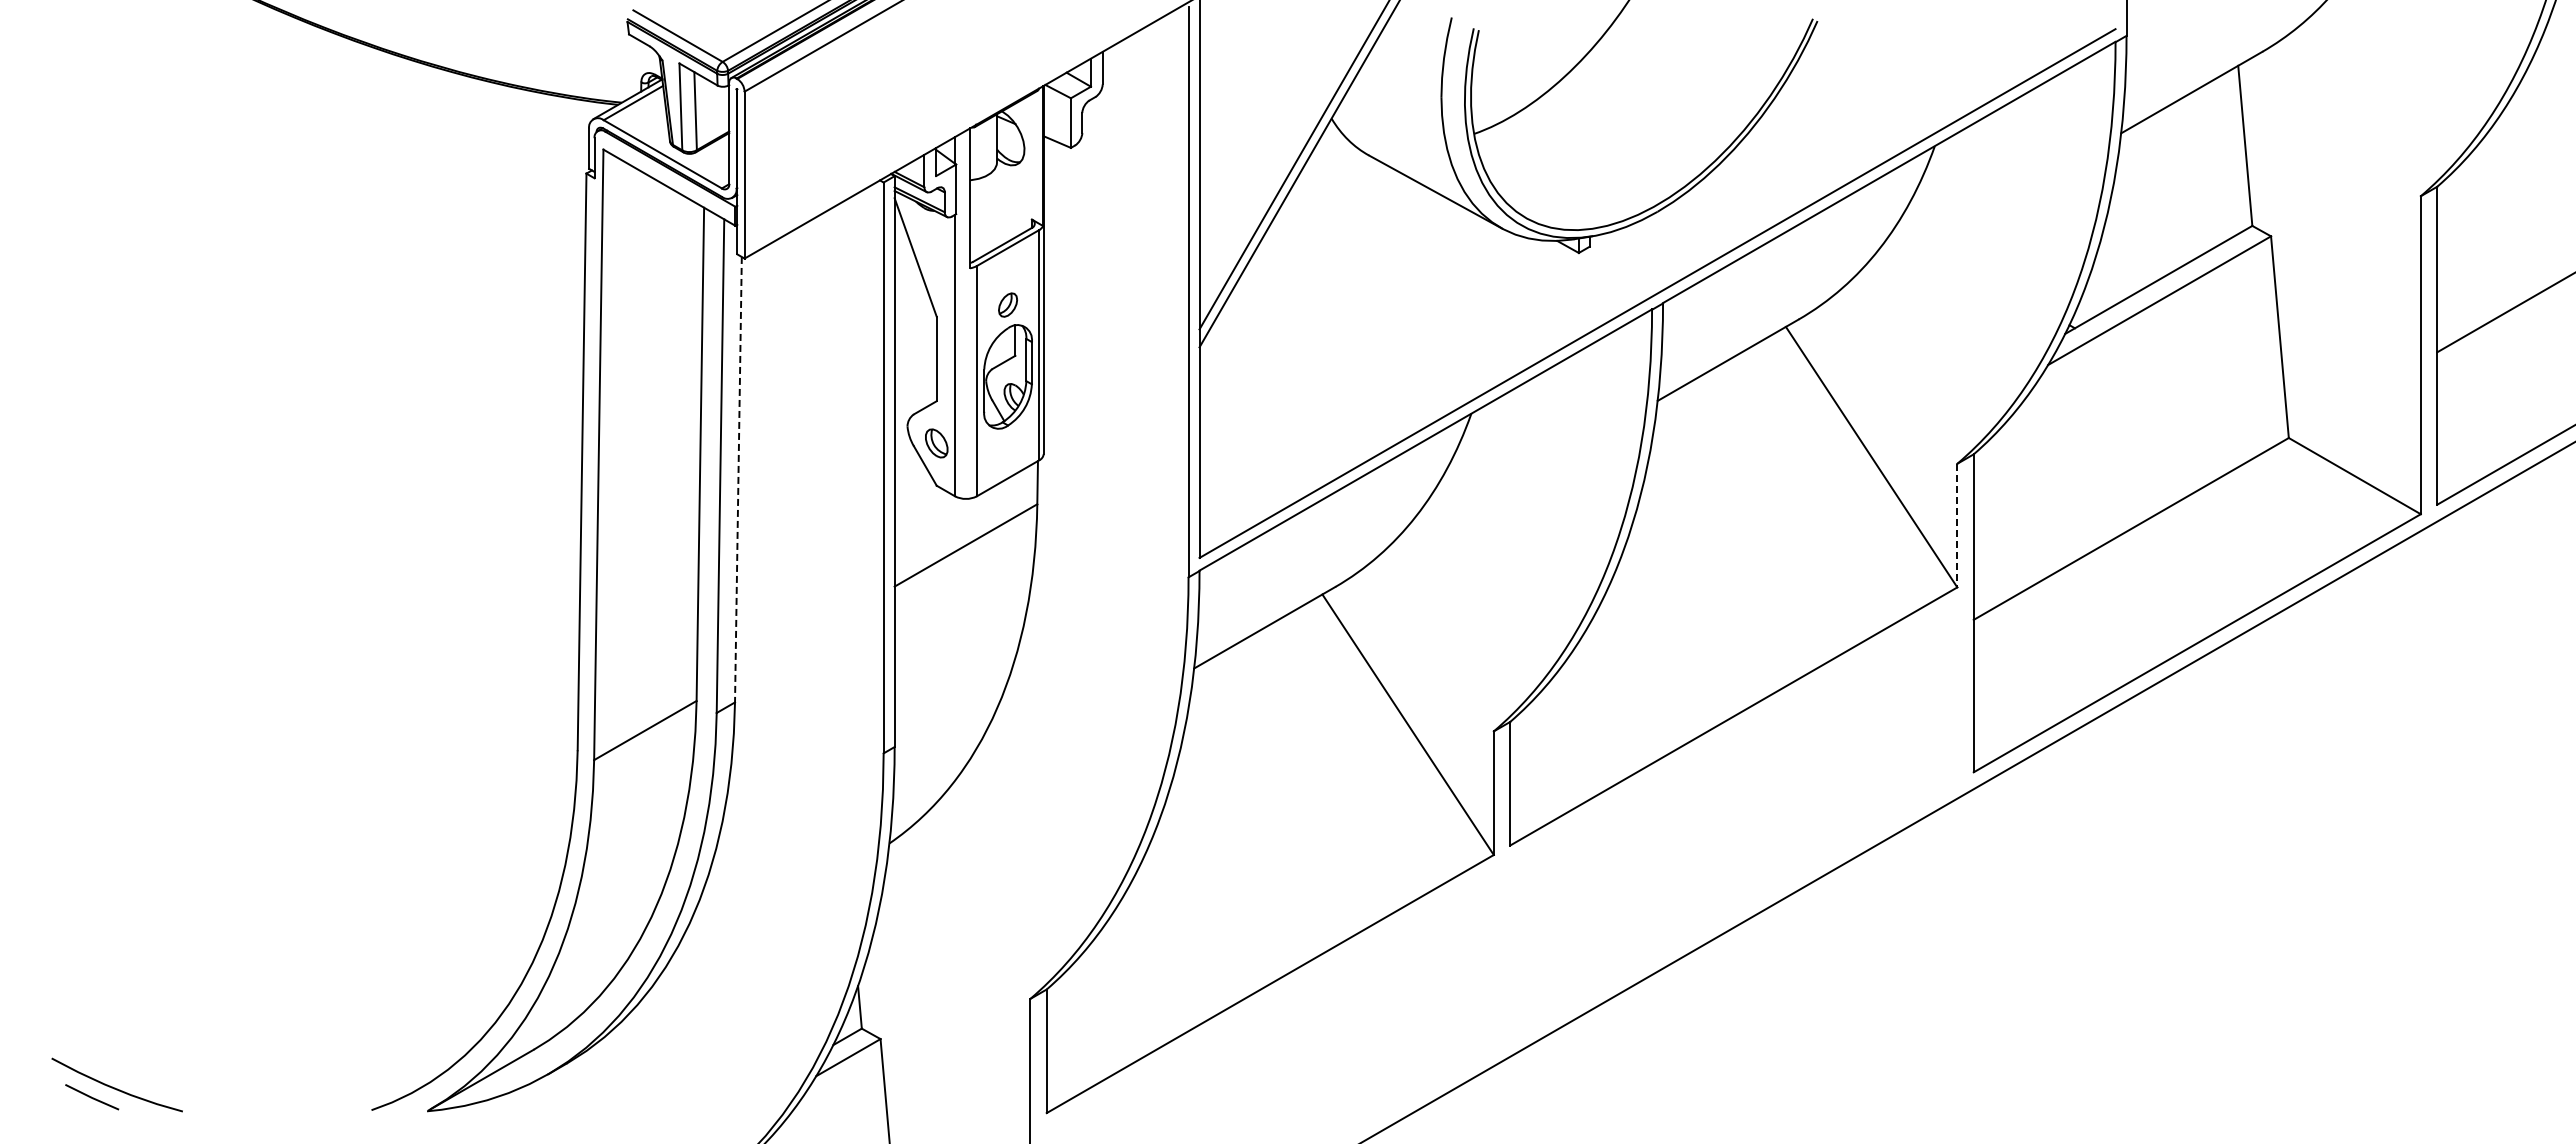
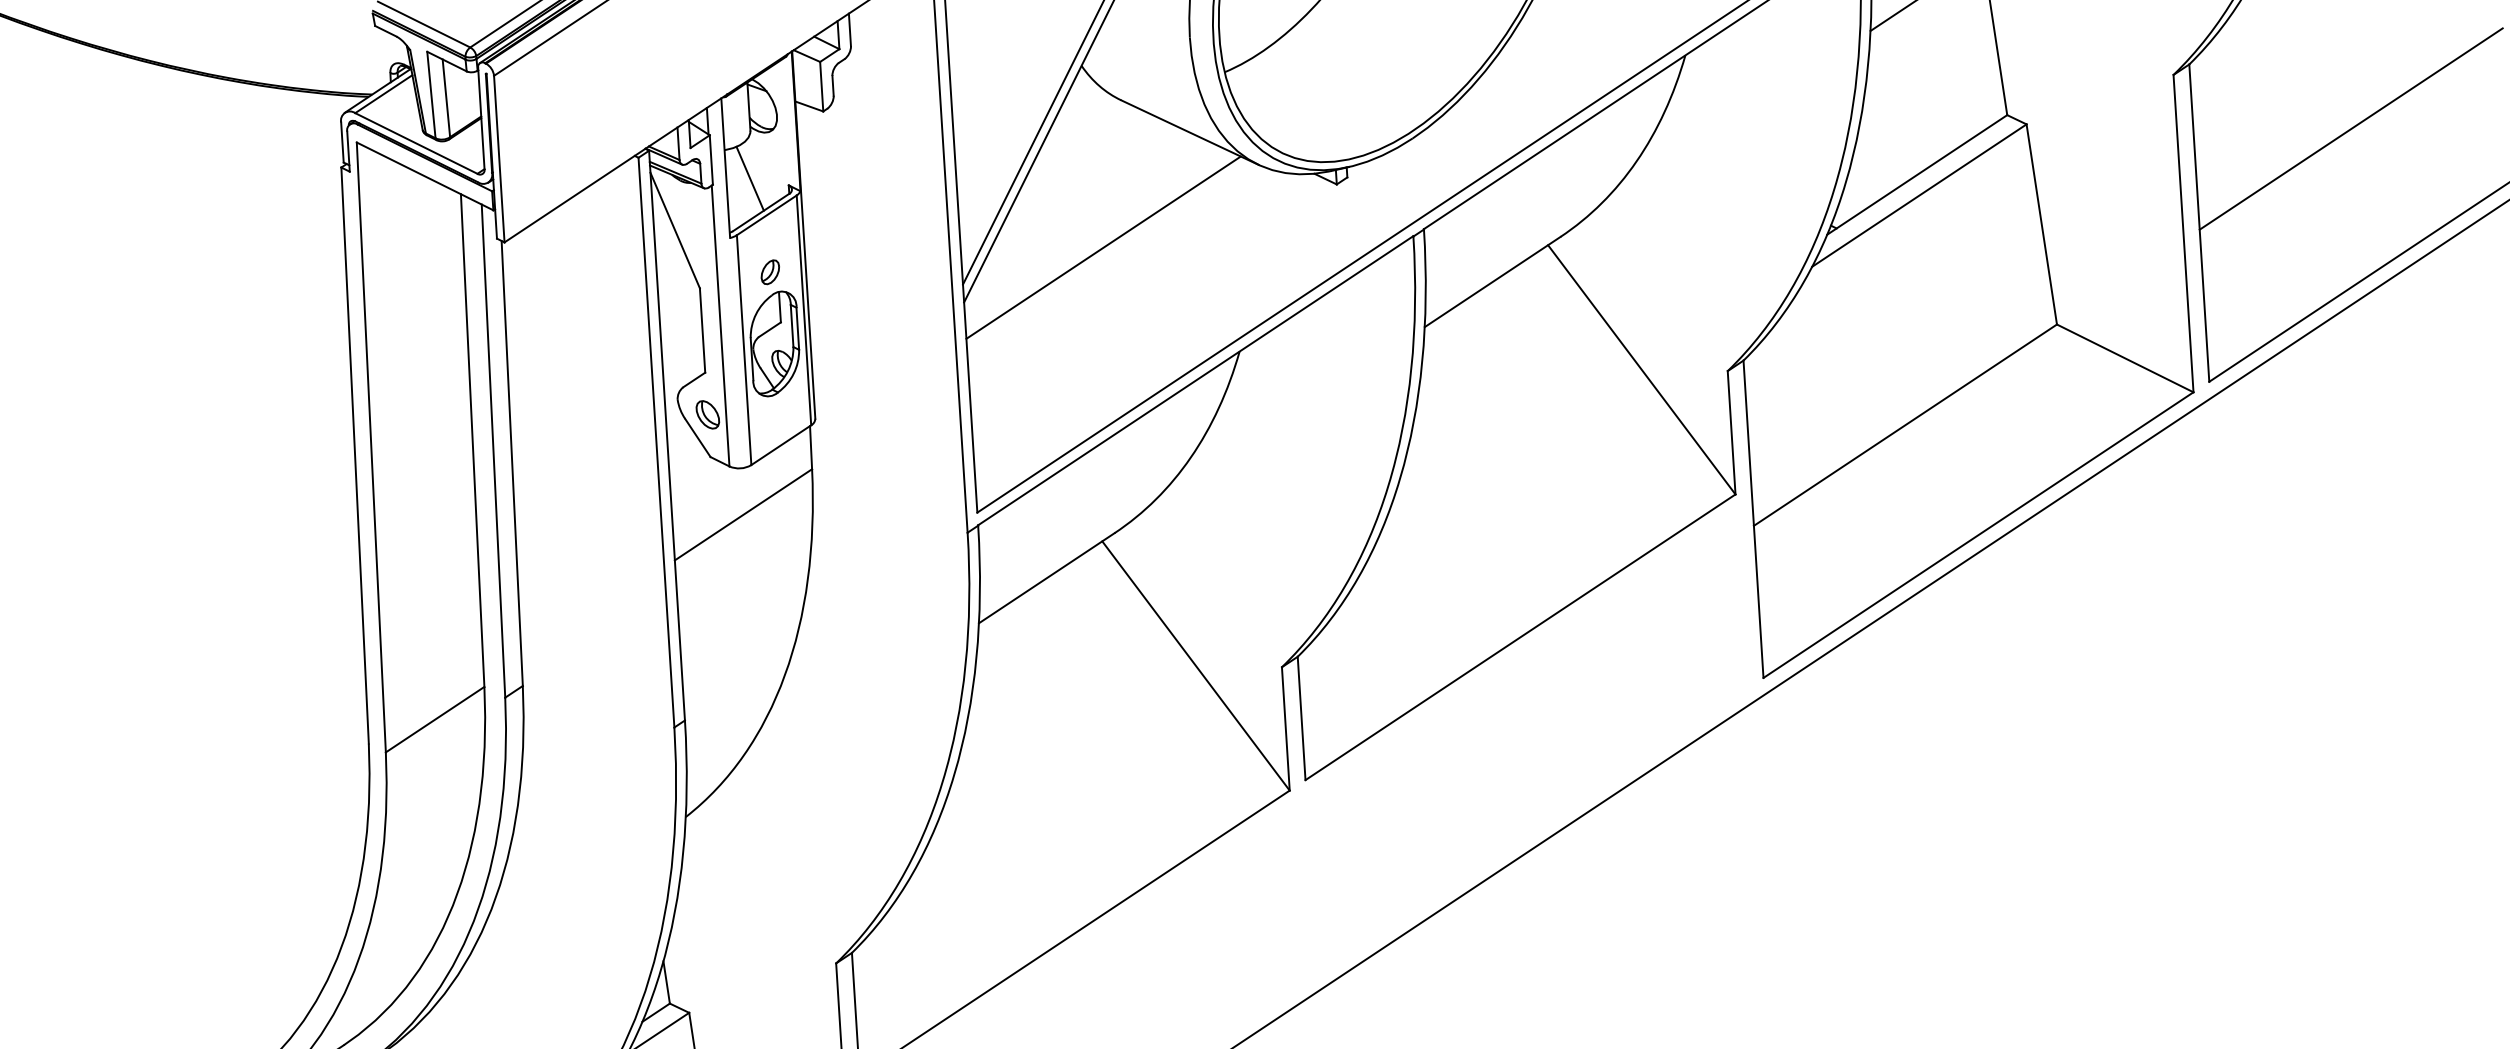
line: (993, 210) -> (749, 178), added
line: (1341, 301) -> (1102, 247), added
line: (738, 479) -> (512, 463), dashed -> solid
line: (1957, 525) -> (1731, 432), dashed -> solid

